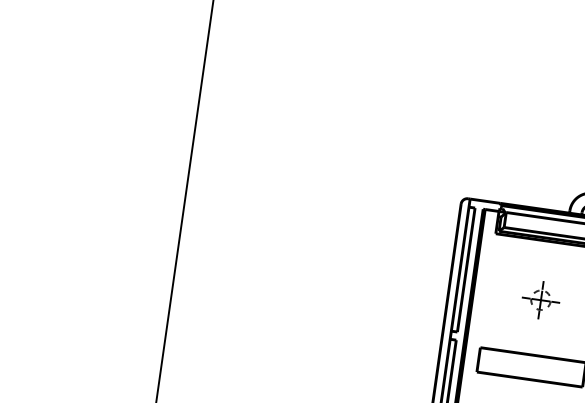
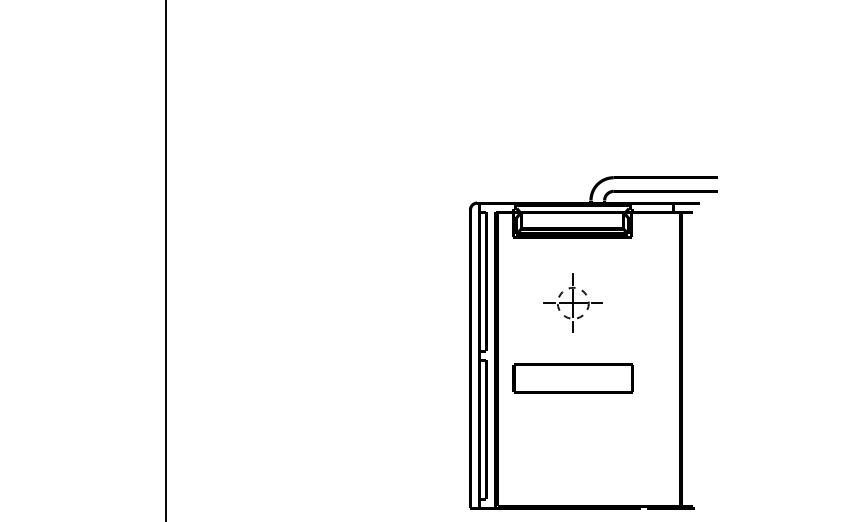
part: (540, 299) -> (572, 302), size x1.43

